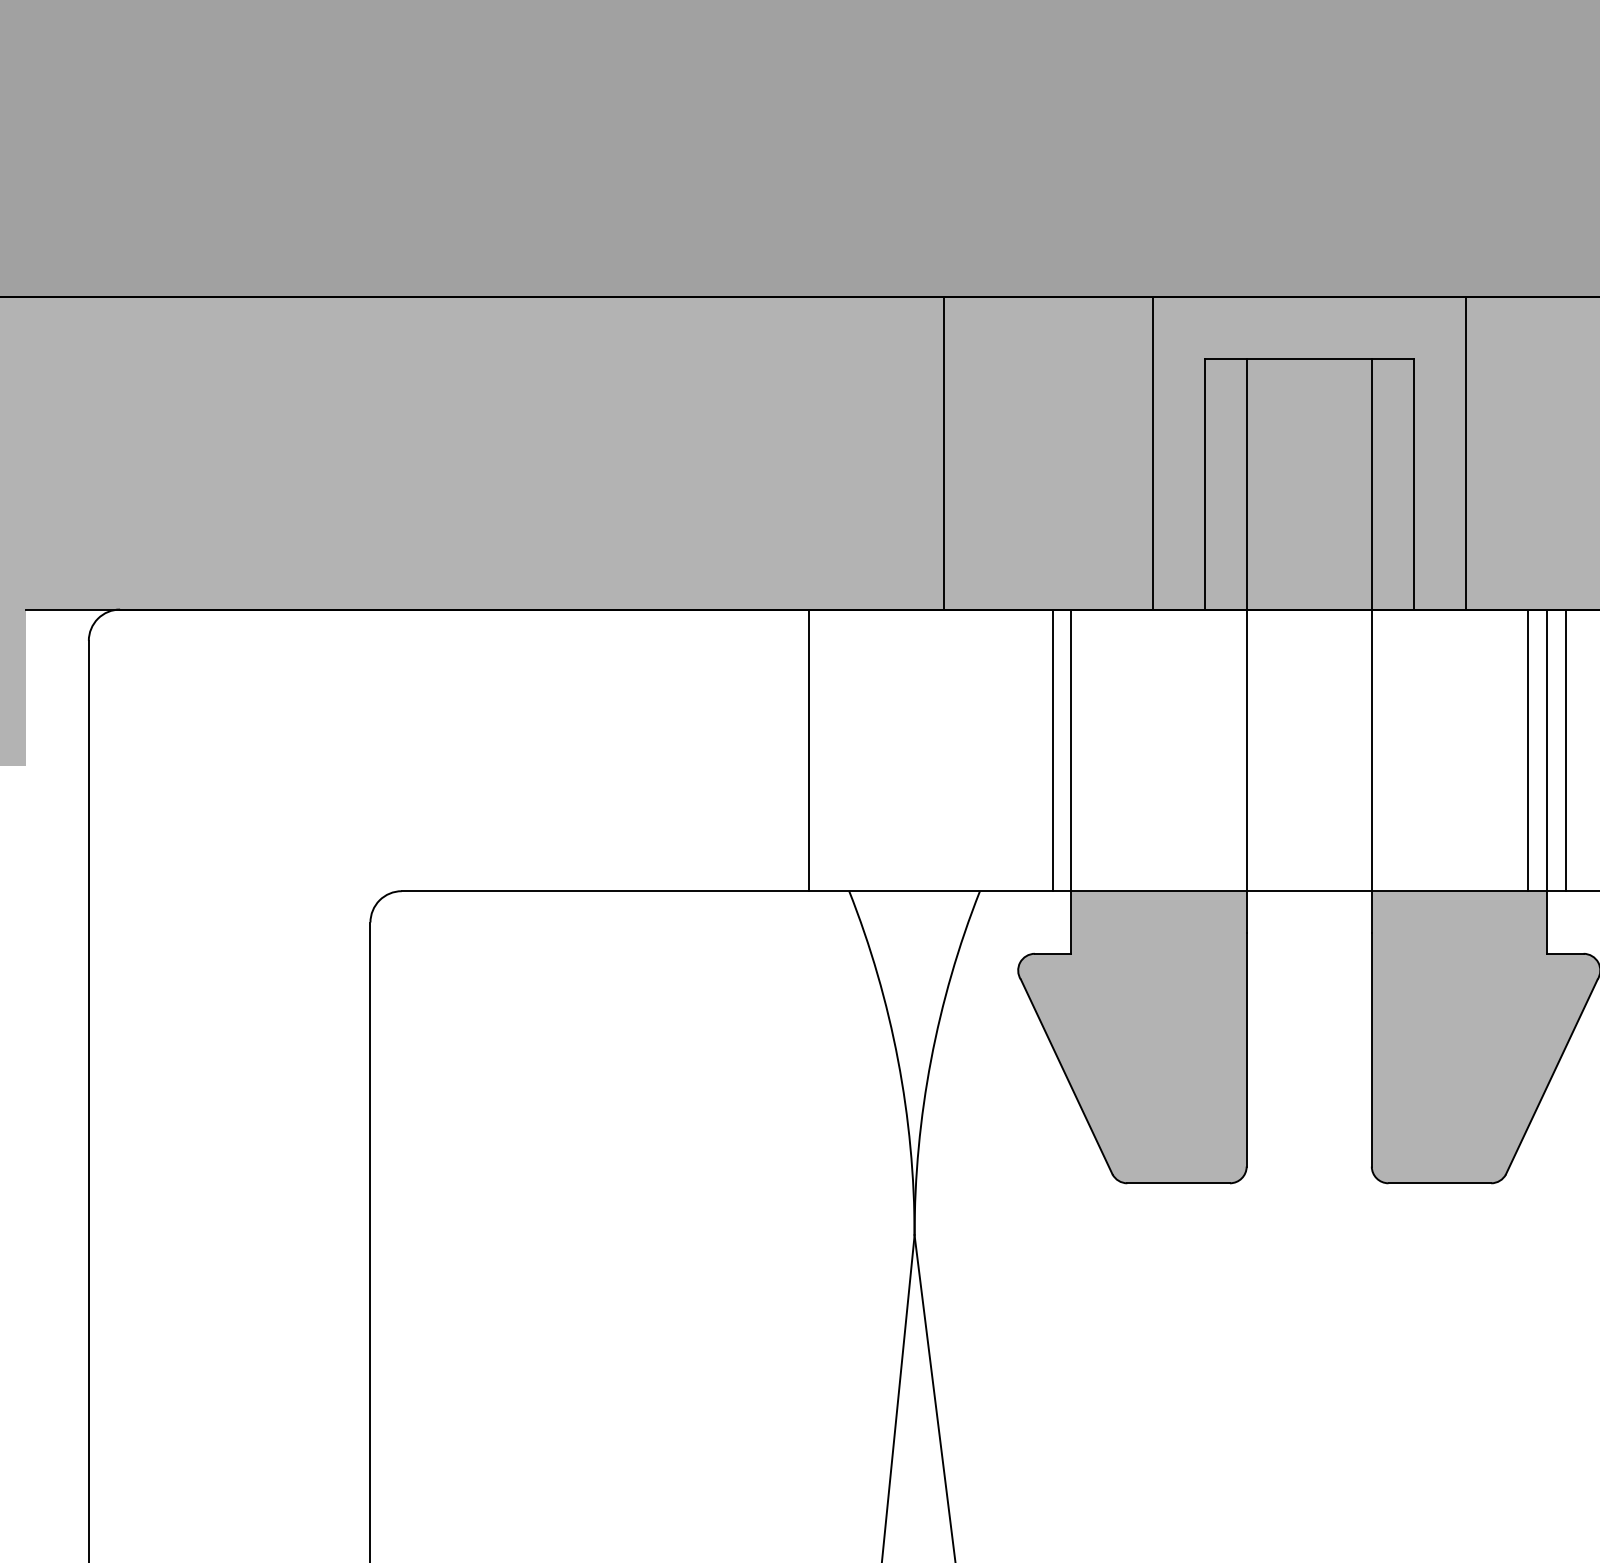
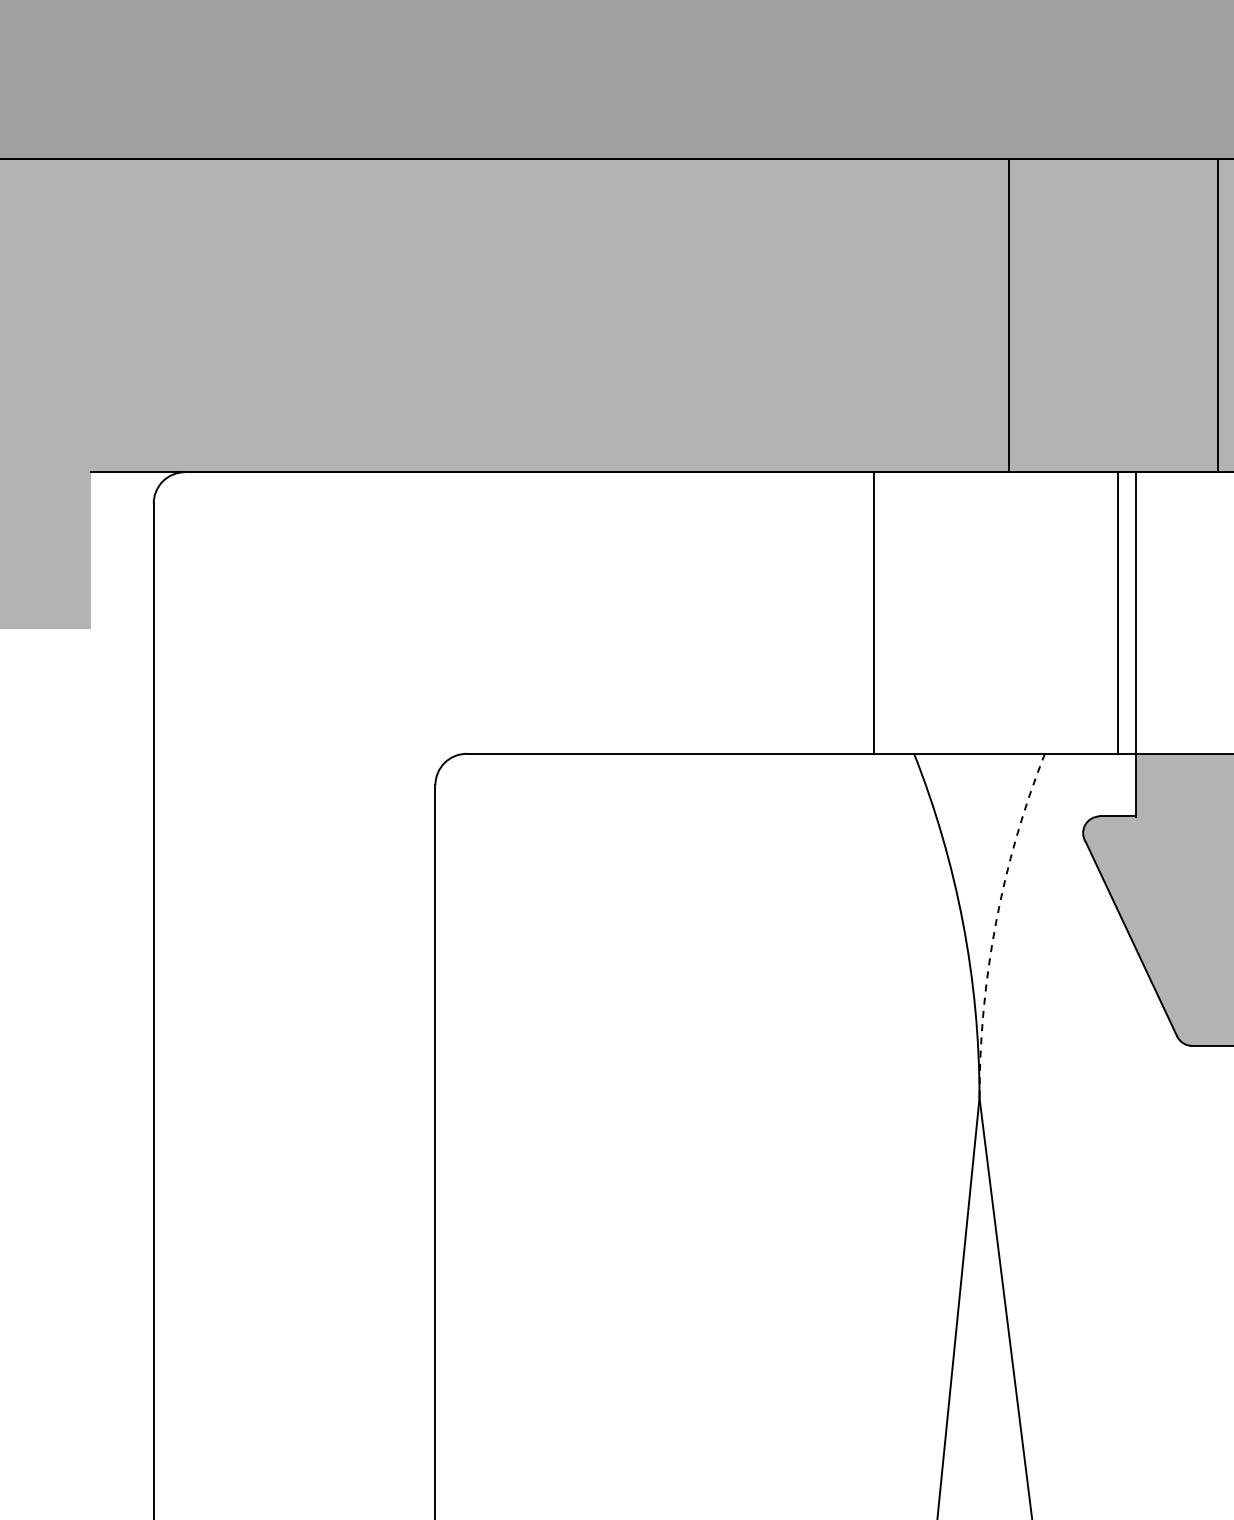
arc: (931, 1060) -> (996, 923), solid -> dashed

